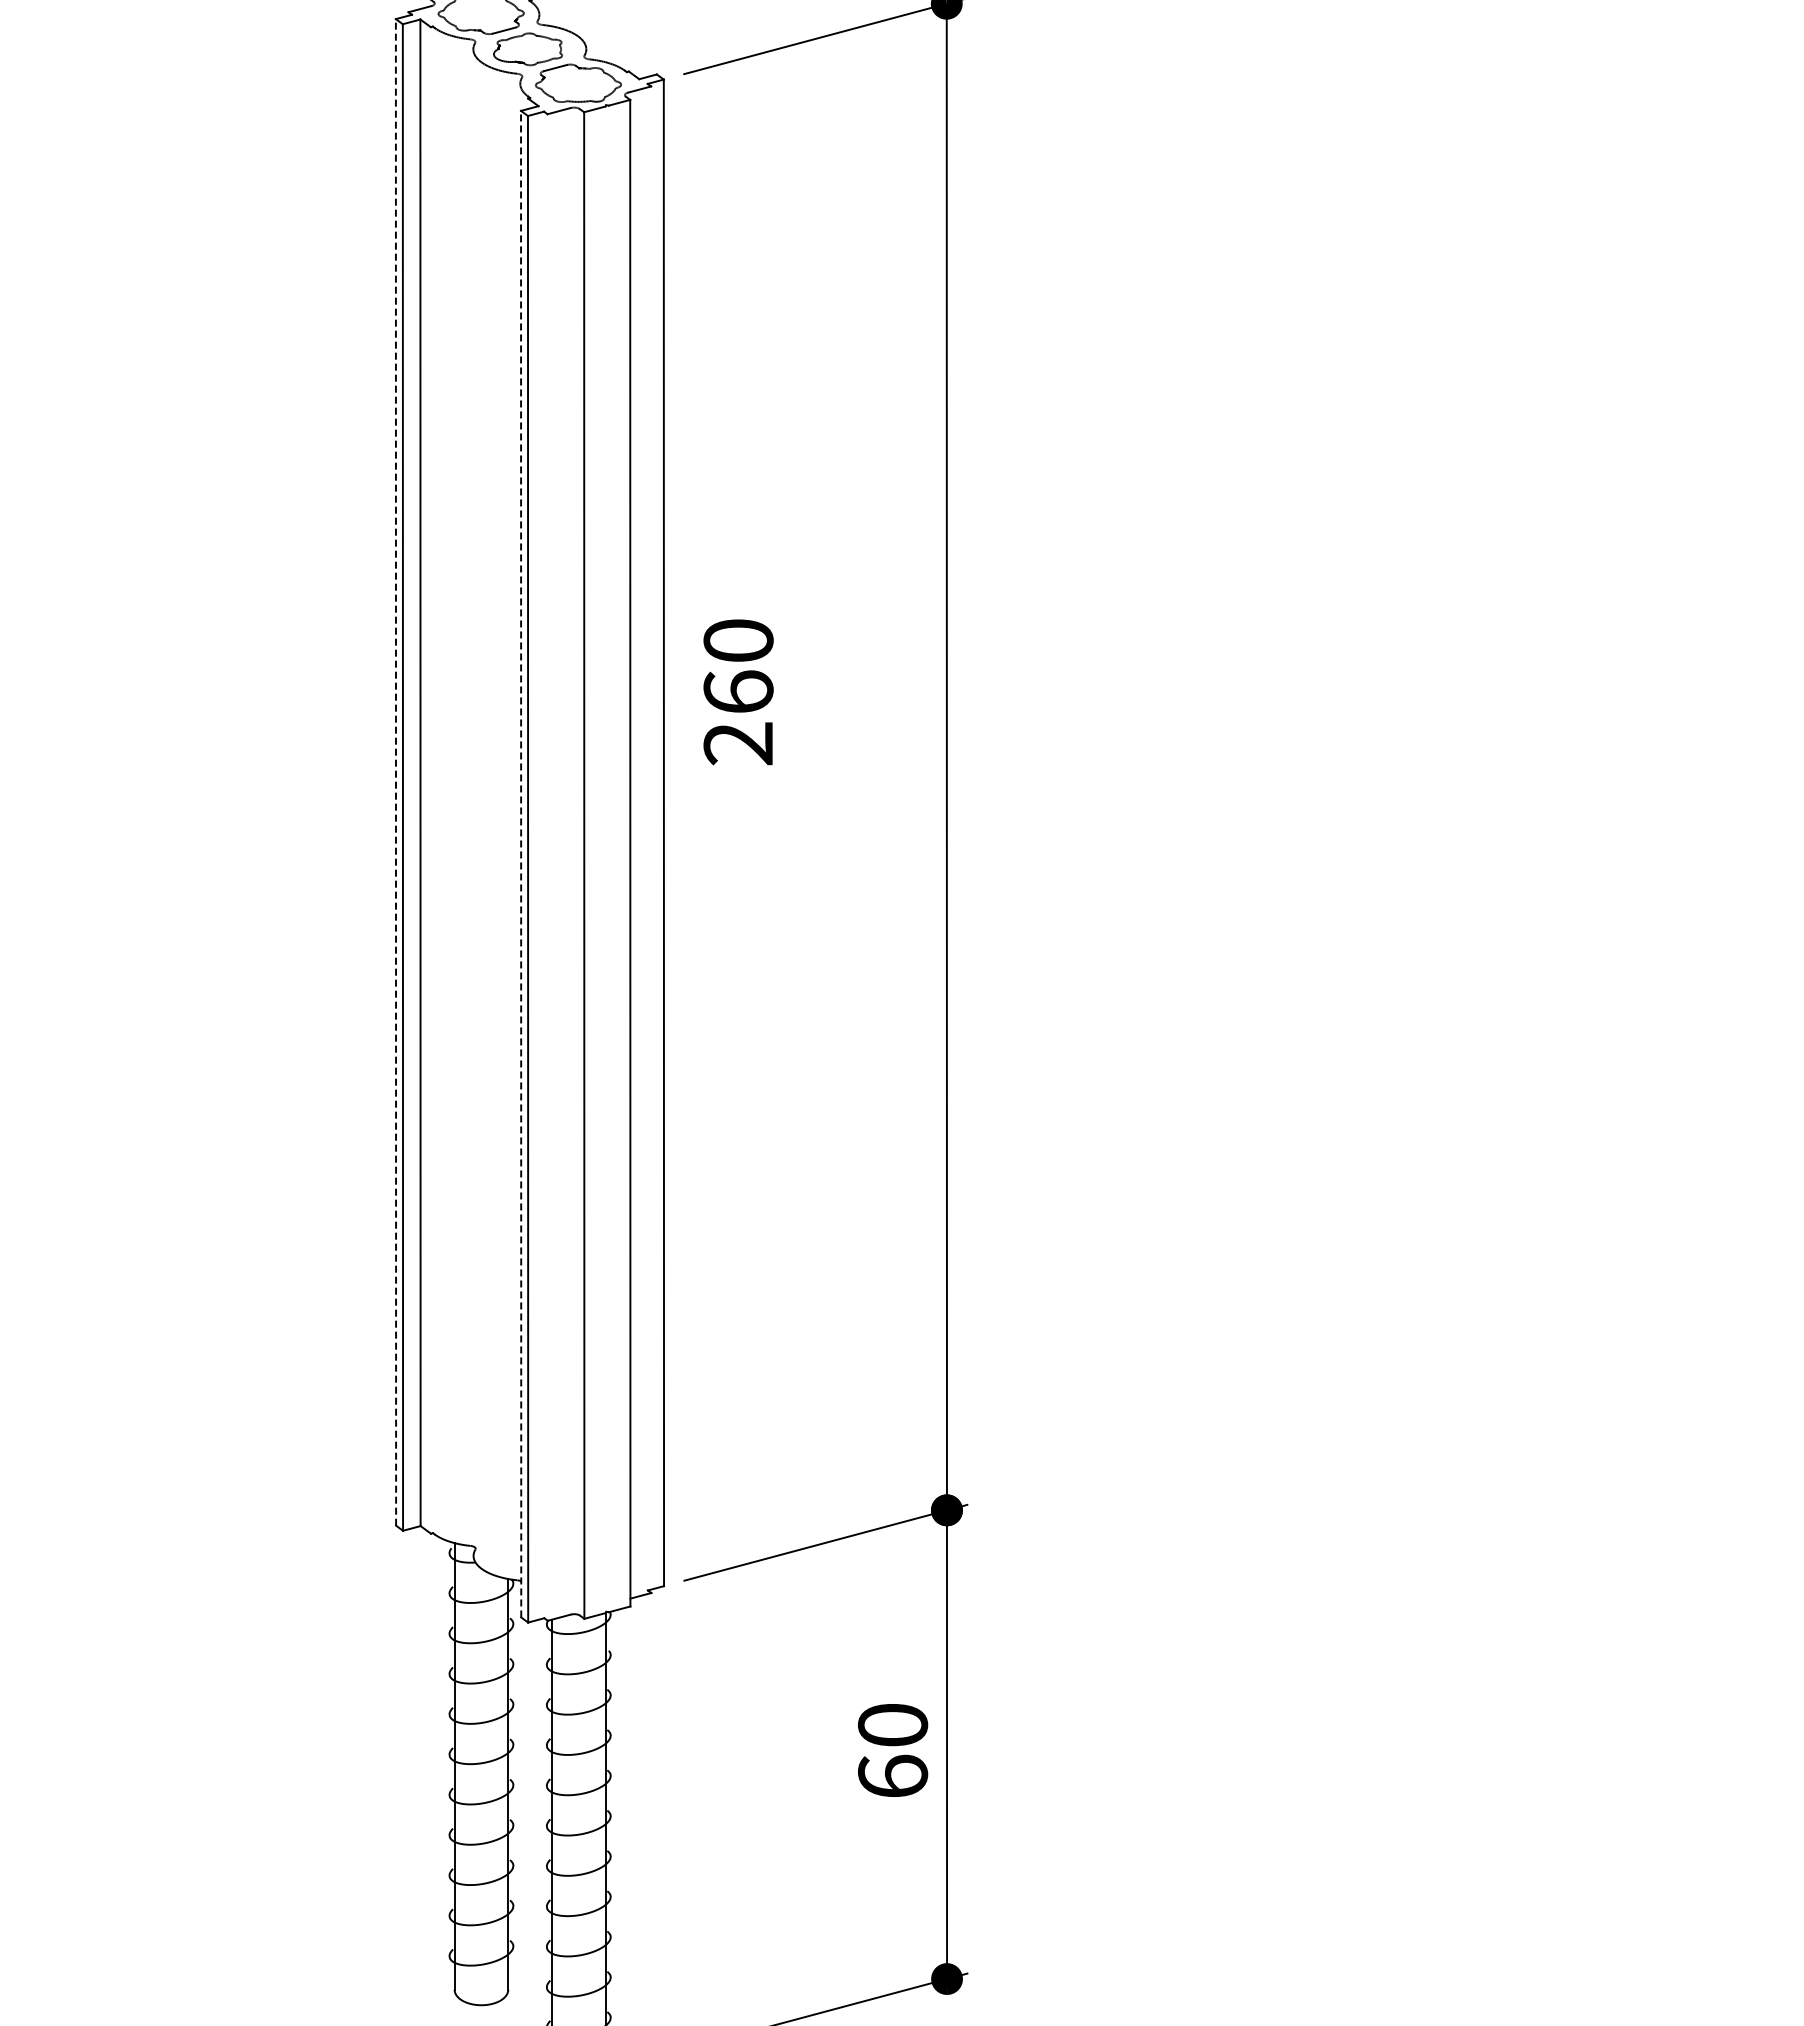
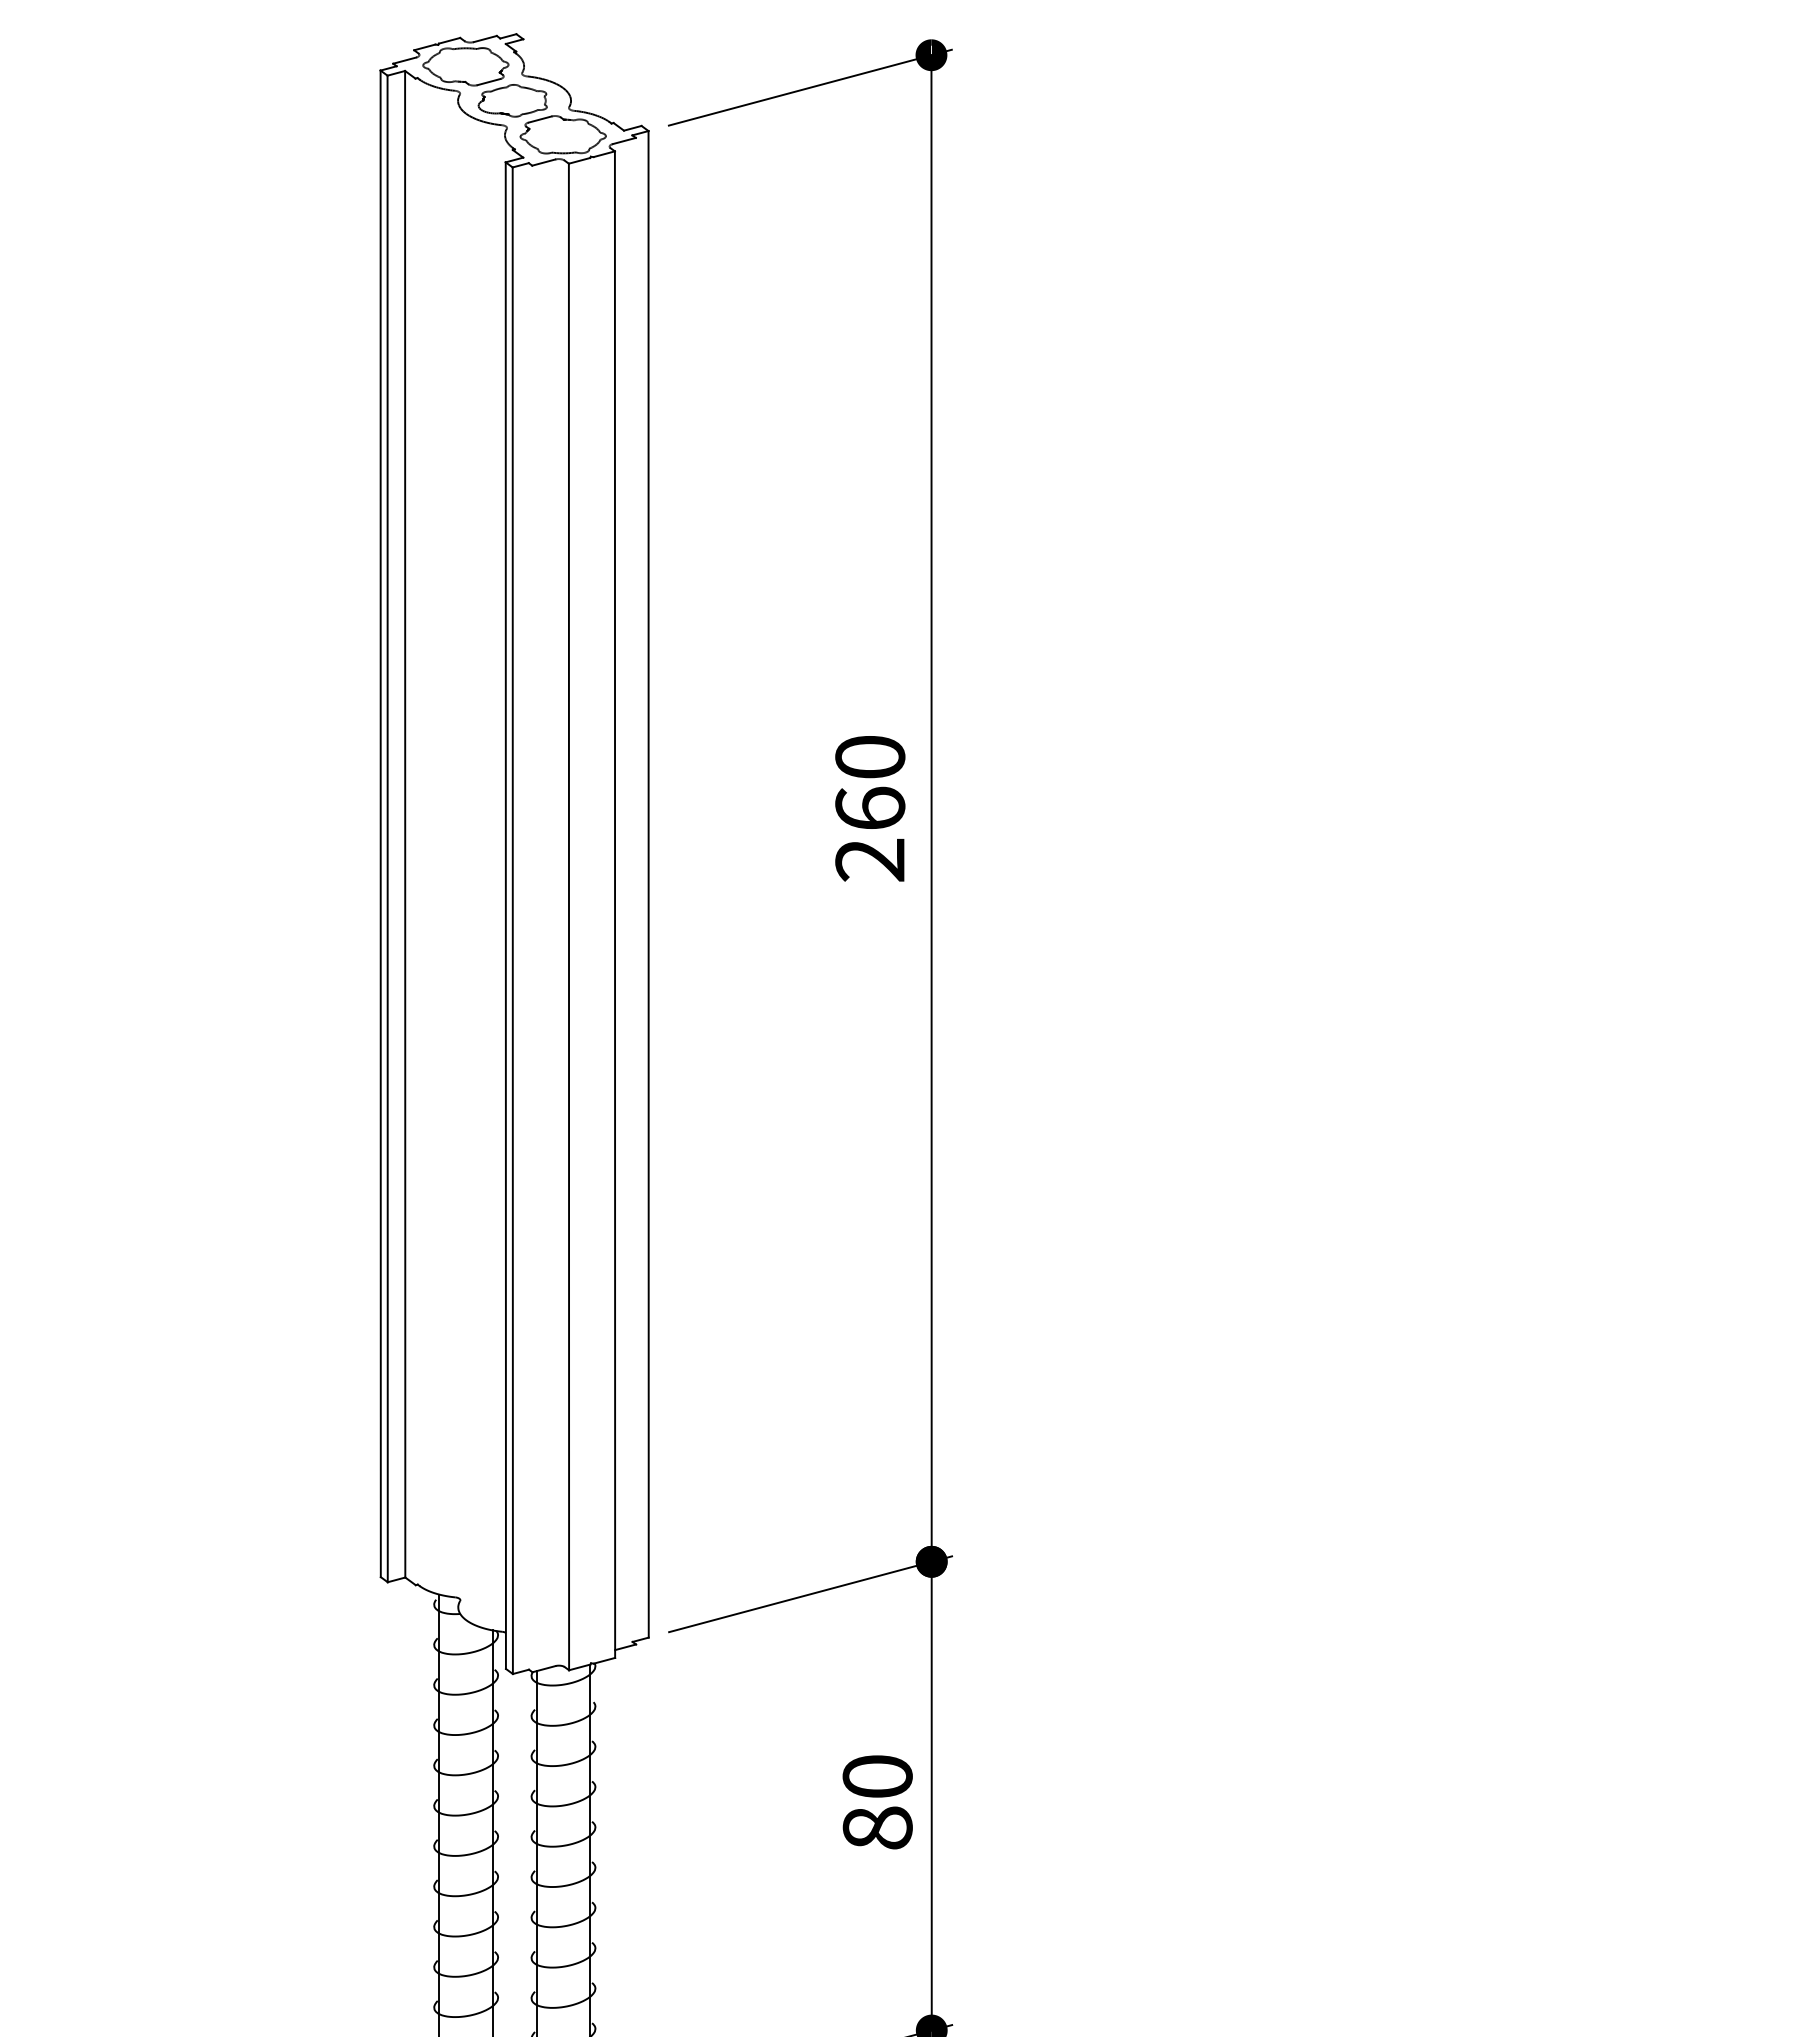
text: (738, 692) -> (870, 808), moved
line: (395, 772) -> (380, 823), dashed -> solid
line: (520, 864) -> (505, 915), dashed -> solid
text: (892, 1776) -> (877, 1827), 60 -> 80

